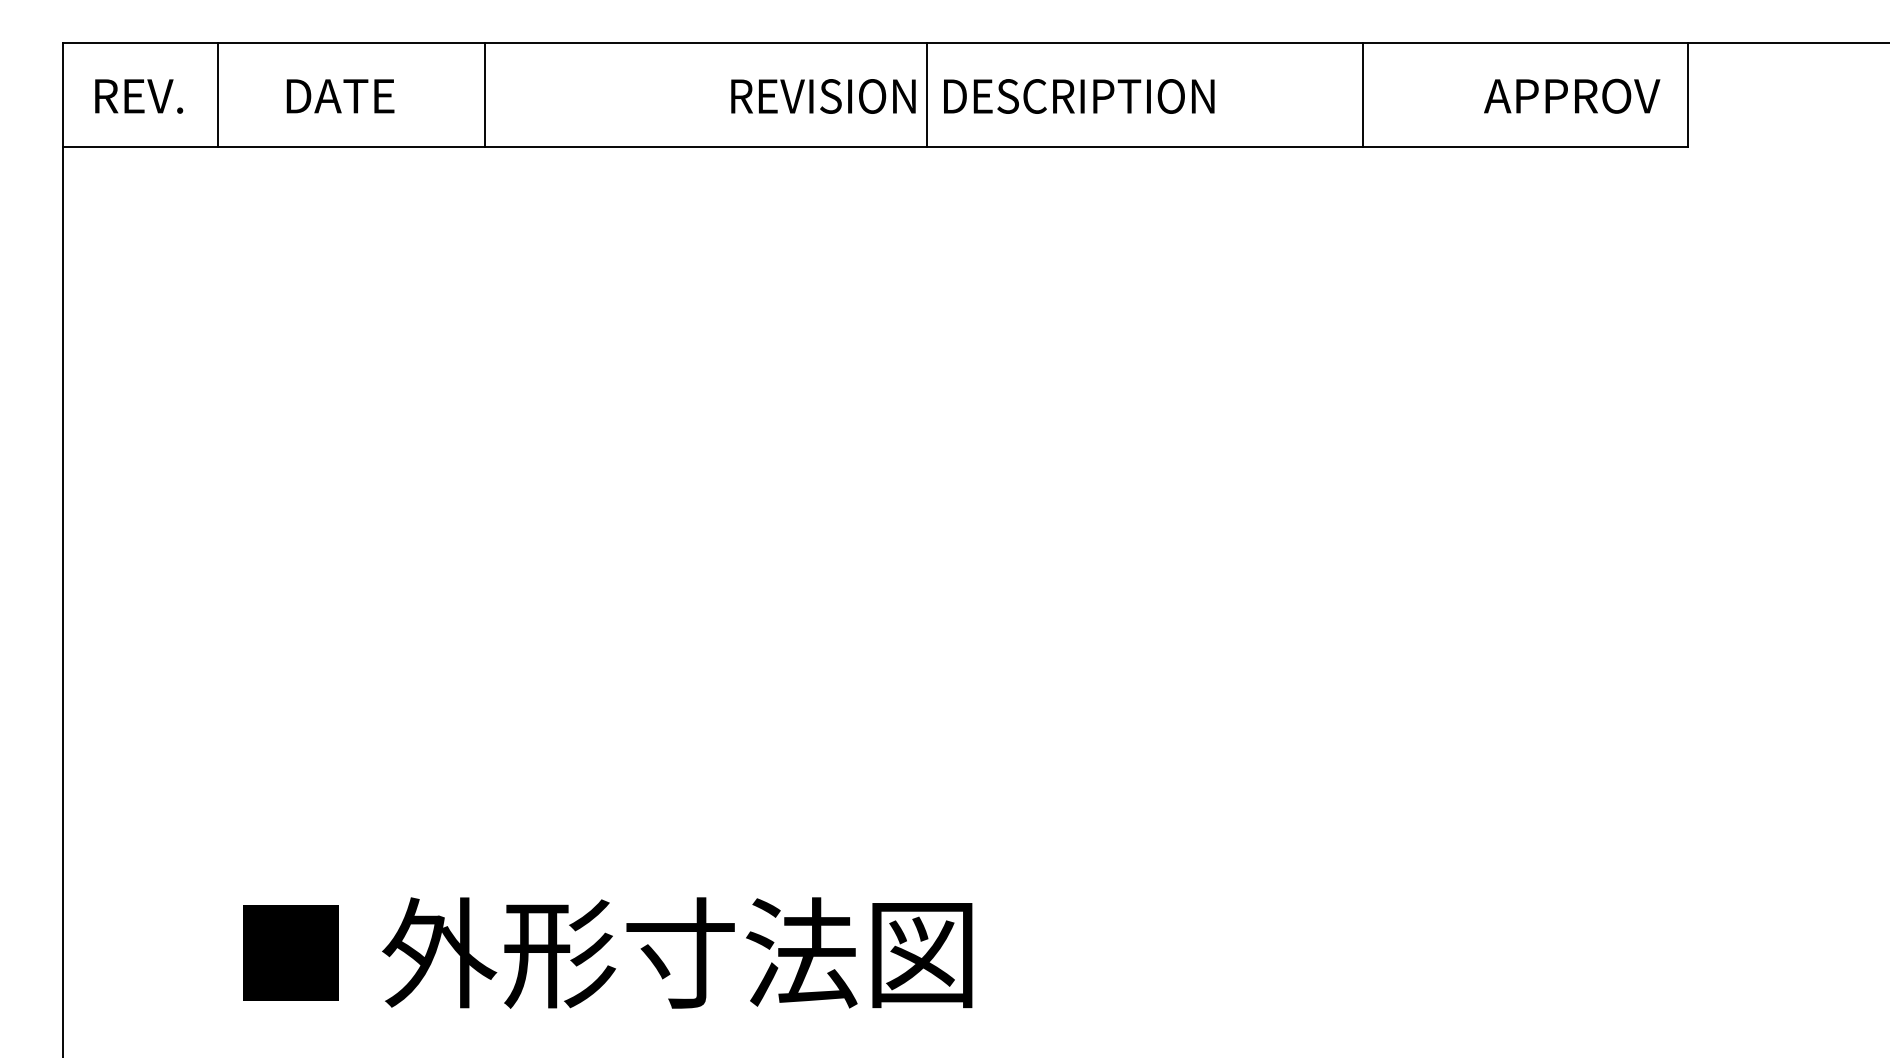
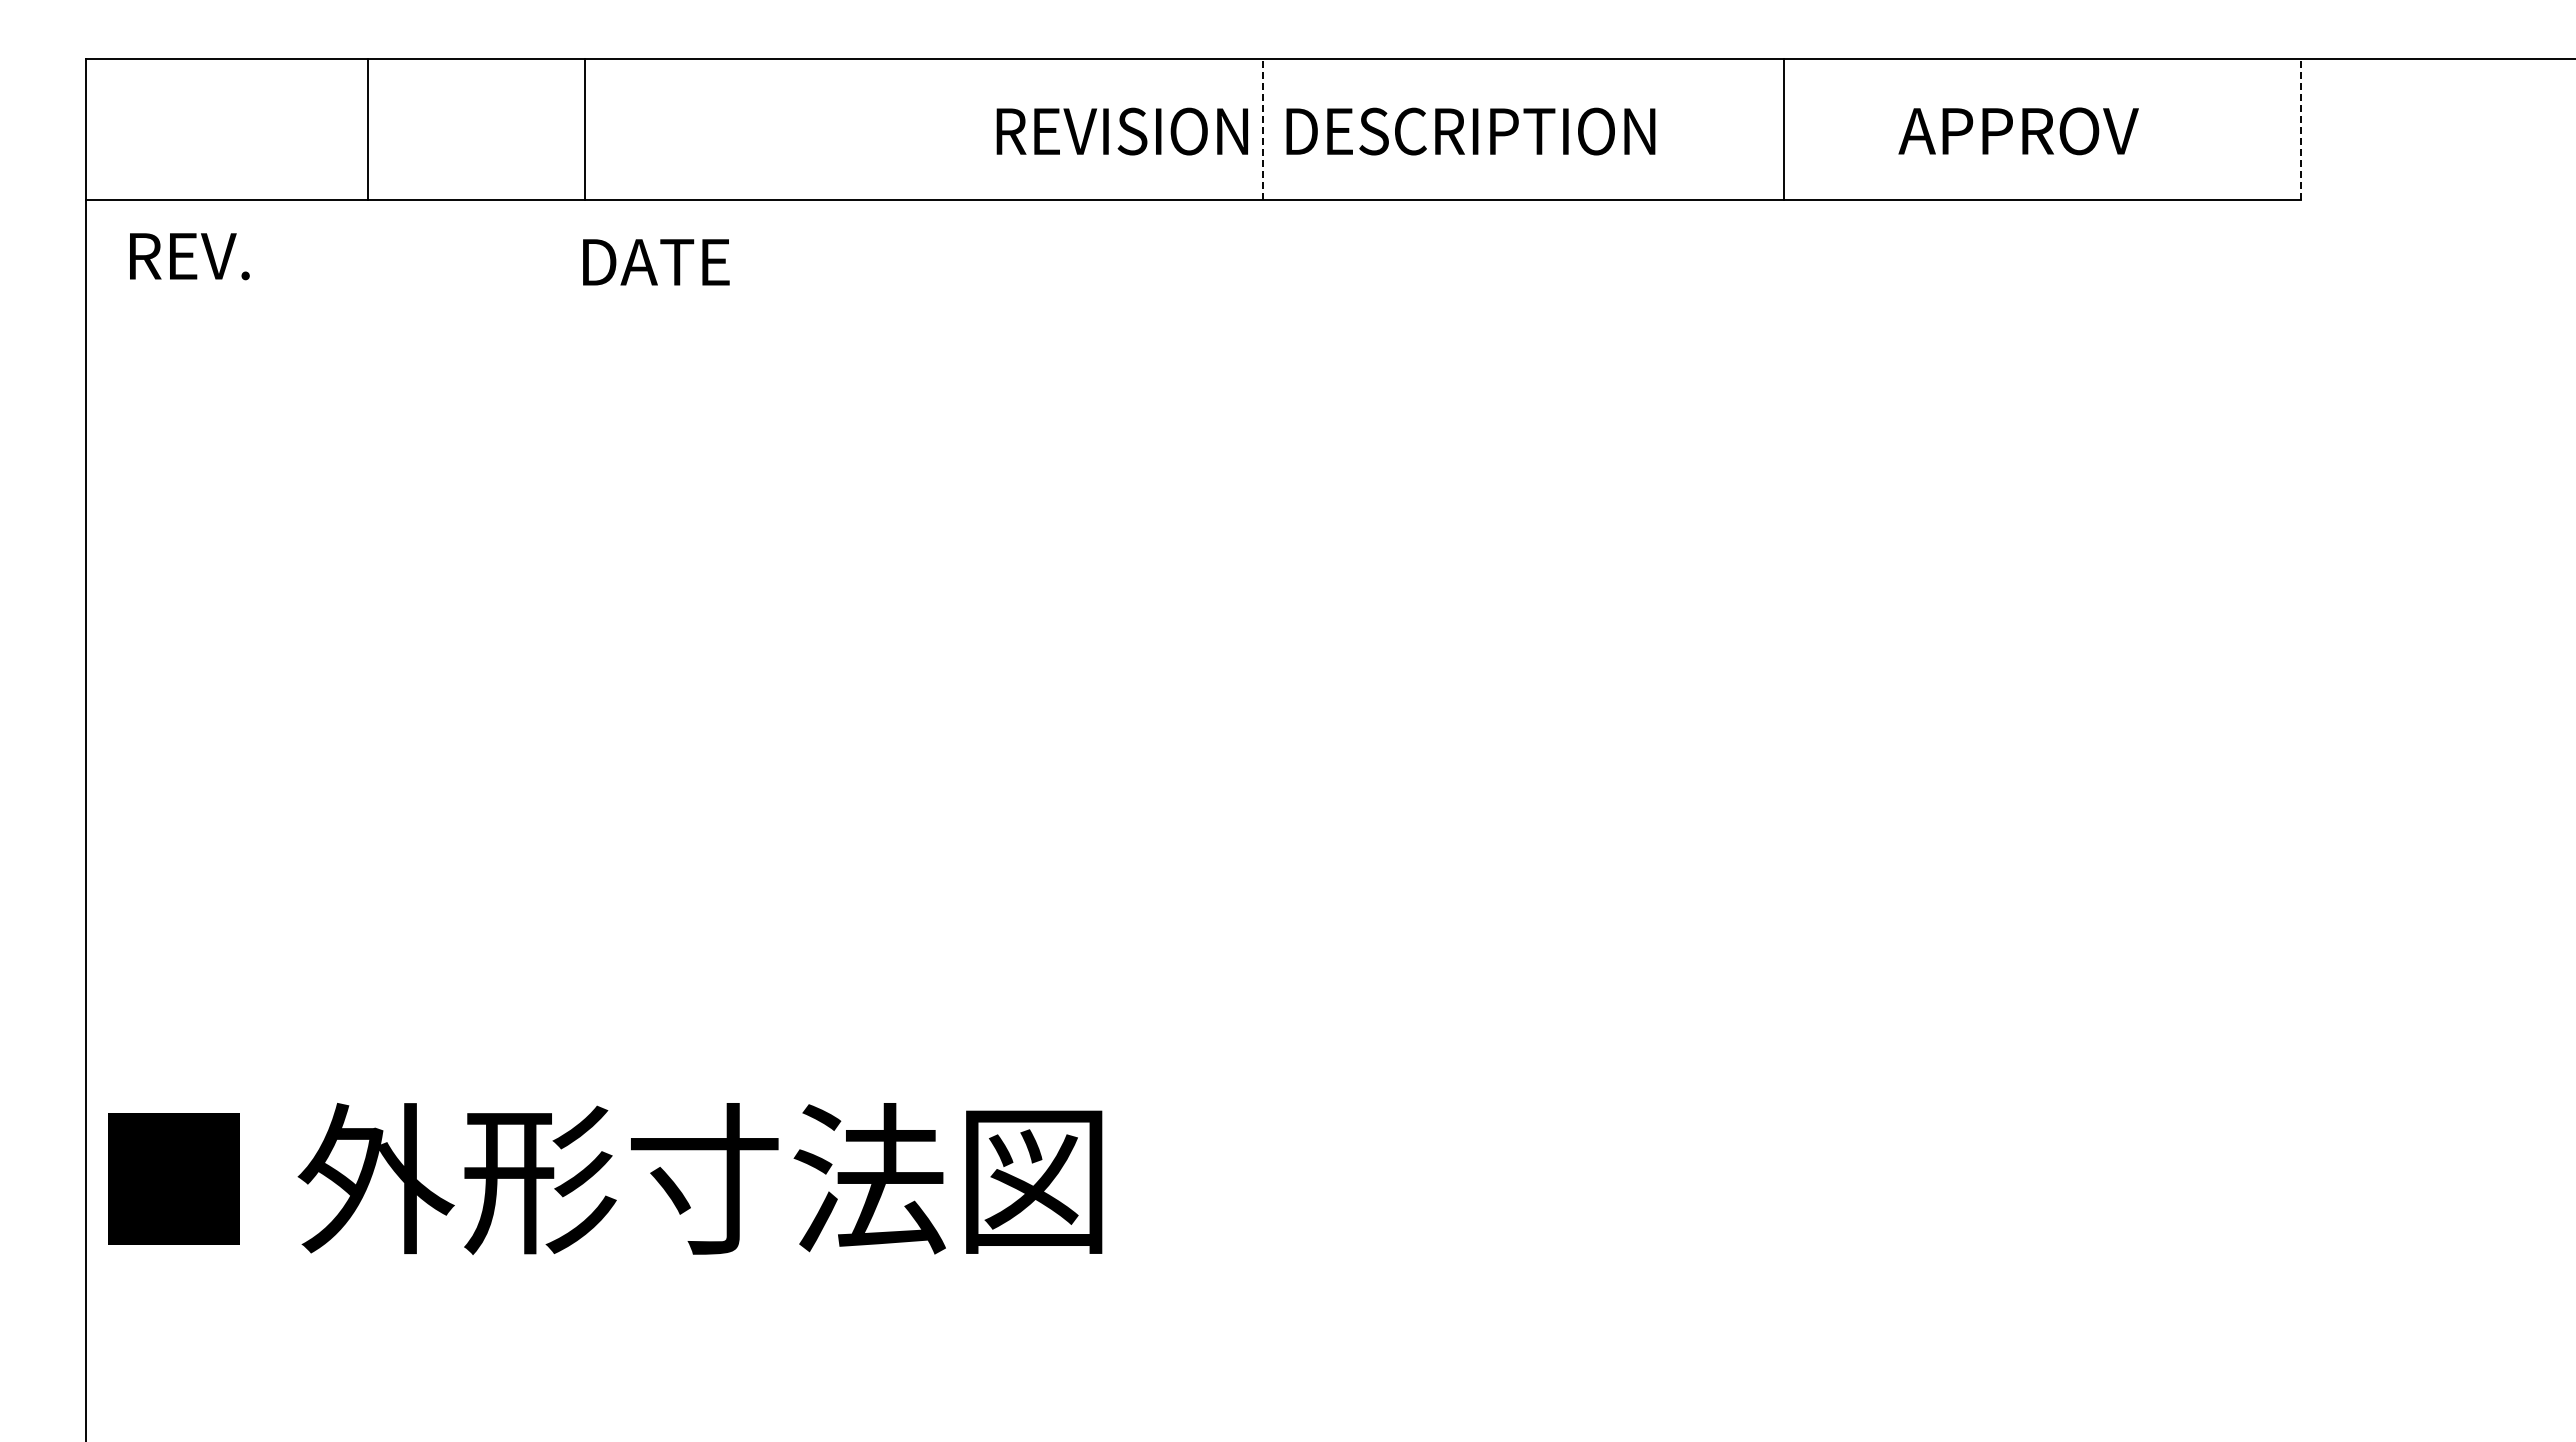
line: (217, 94) -> (367, 128), moved
line: (485, 94) -> (585, 128), moved
line: (927, 94) -> (1263, 128), solid -> dashed
line: (1362, 94) -> (1783, 128), moved
line: (1688, 94) -> (2301, 128), solid -> dashed
text: (138, 96) -> (189, 256), moved
text: (340, 96) -> (656, 262), moved
text: (1572, 96) -> (2018, 131), moved
text: (607, 952) -> (605, 1178), moved

